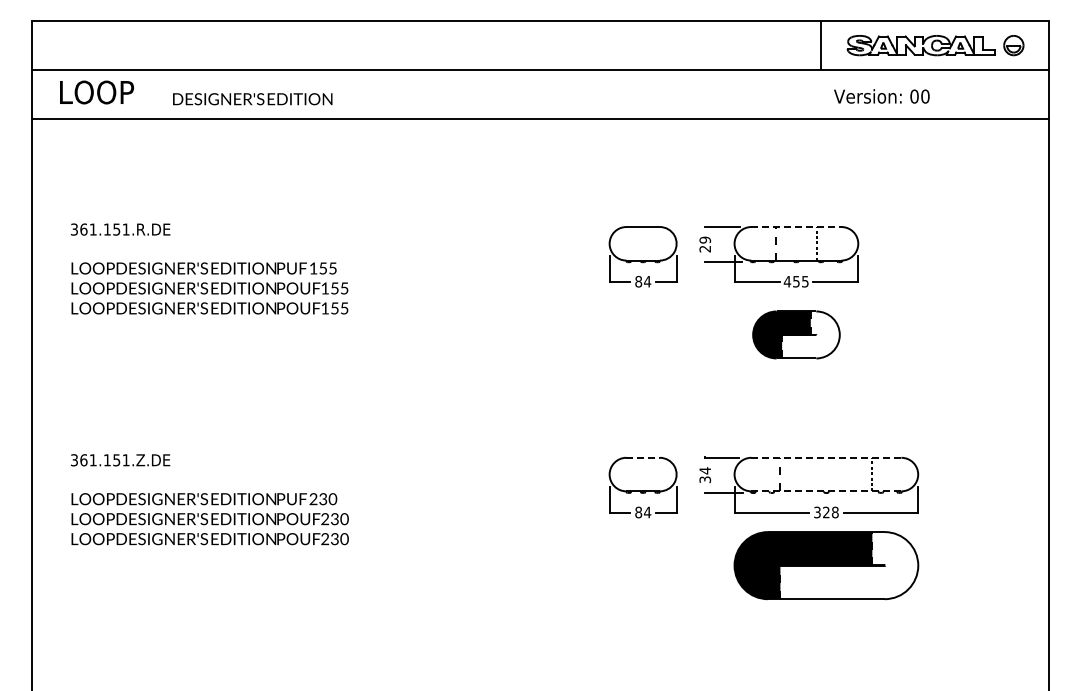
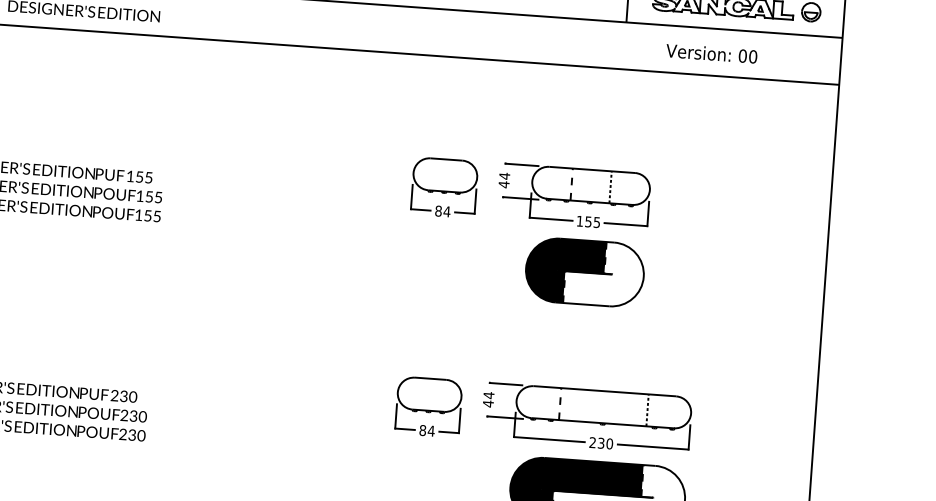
text: (881, 96) -> (711, 53), moved
line: (796, 227) -> (592, 170), dashed -> solid
text: (705, 244) -> (504, 180), 29 -> 44
text: (787, 281) -> (580, 221), 455 -> 155
part: (796, 334) -> (584, 272), size x1.43
line: (643, 457) -> (431, 378), dashed -> solid
line: (826, 457) -> (605, 391), dashed -> solid
text: (705, 479) -> (488, 403), 34 -> 44
line: (826, 491) -> (602, 423), dashed -> solid
text: (826, 512) -> (601, 443), 328 -> 230

